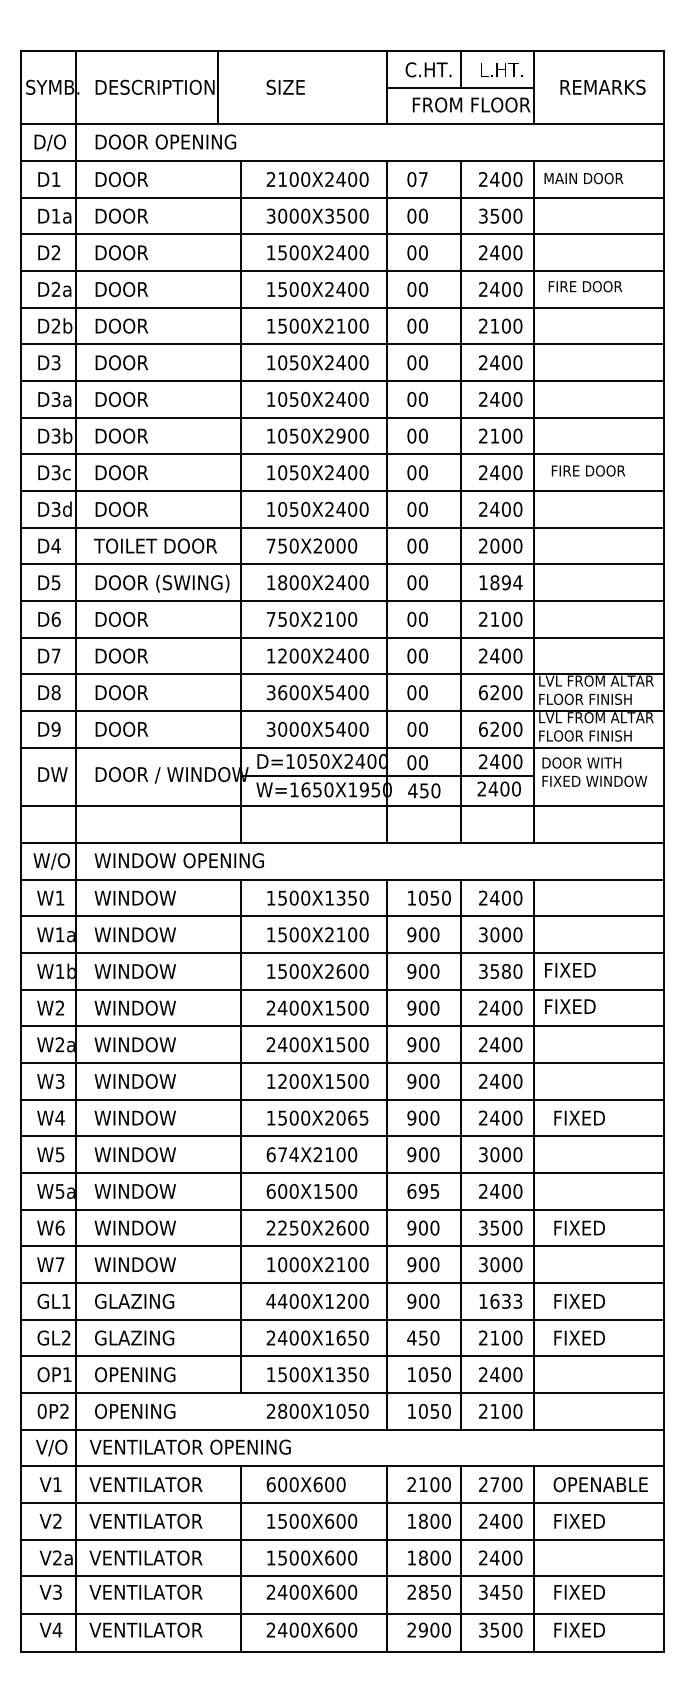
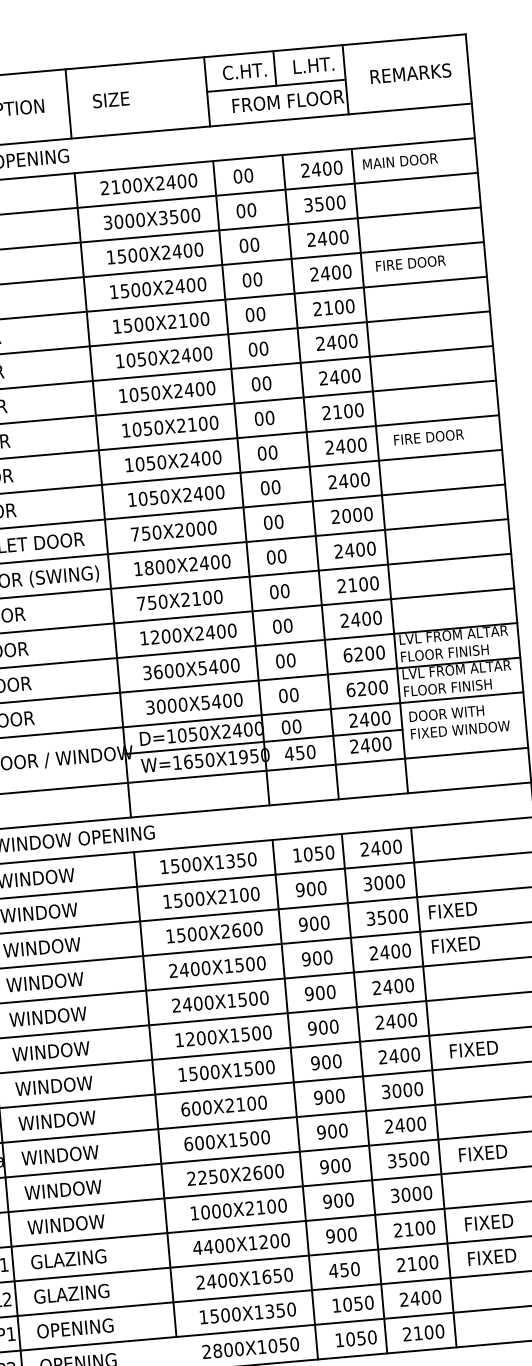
line: (217, 87) -> (68, 103), moved
text: (423, 179) -> (248, 175), 07 -> 00
text: (340, 435) -> (191, 424), 1050X2900 -> 1050X2100
text: (500, 582) -> (354, 549), 1894 -> 2400
text: (506, 971) -> (392, 916), 3580 -> 3500
text: (346, 1117) -> (253, 1068), 1500X2065 -> 1500X1500
text: (288, 1154) -> (201, 1107), 674X2100 -> 600X2100
text: (423, 1190) -> (332, 1130), 695 -> 900
text: (500, 1300) -> (414, 1228), 1633 -> 2100

